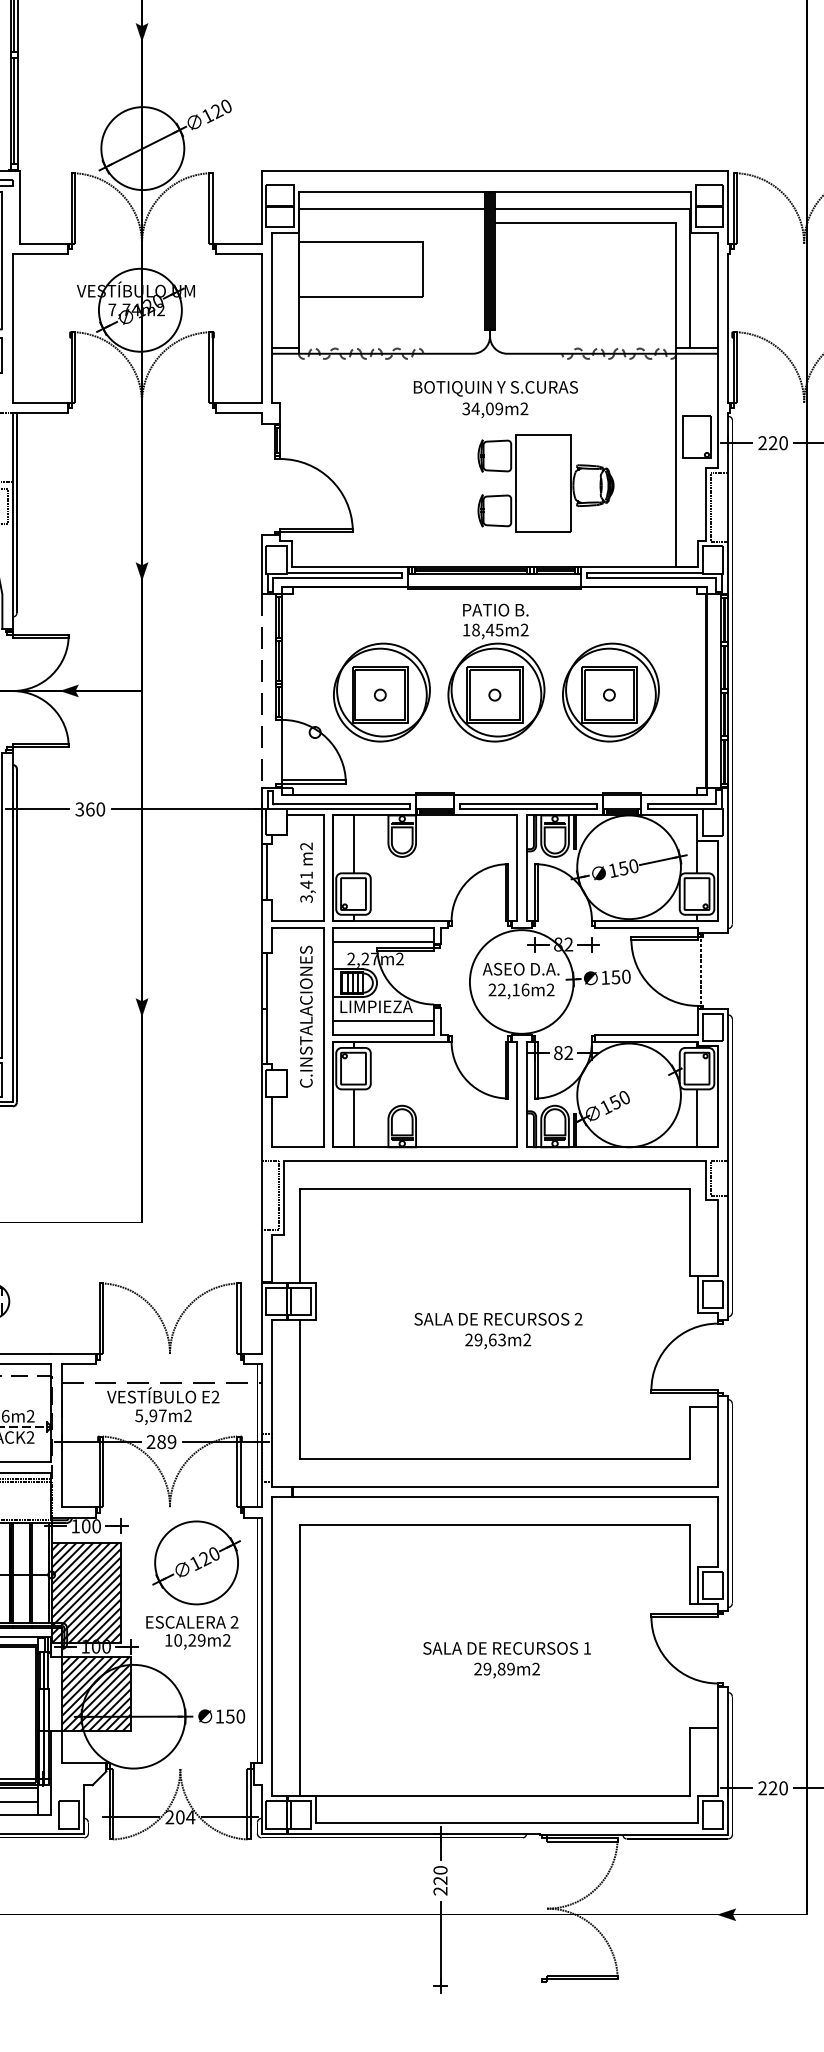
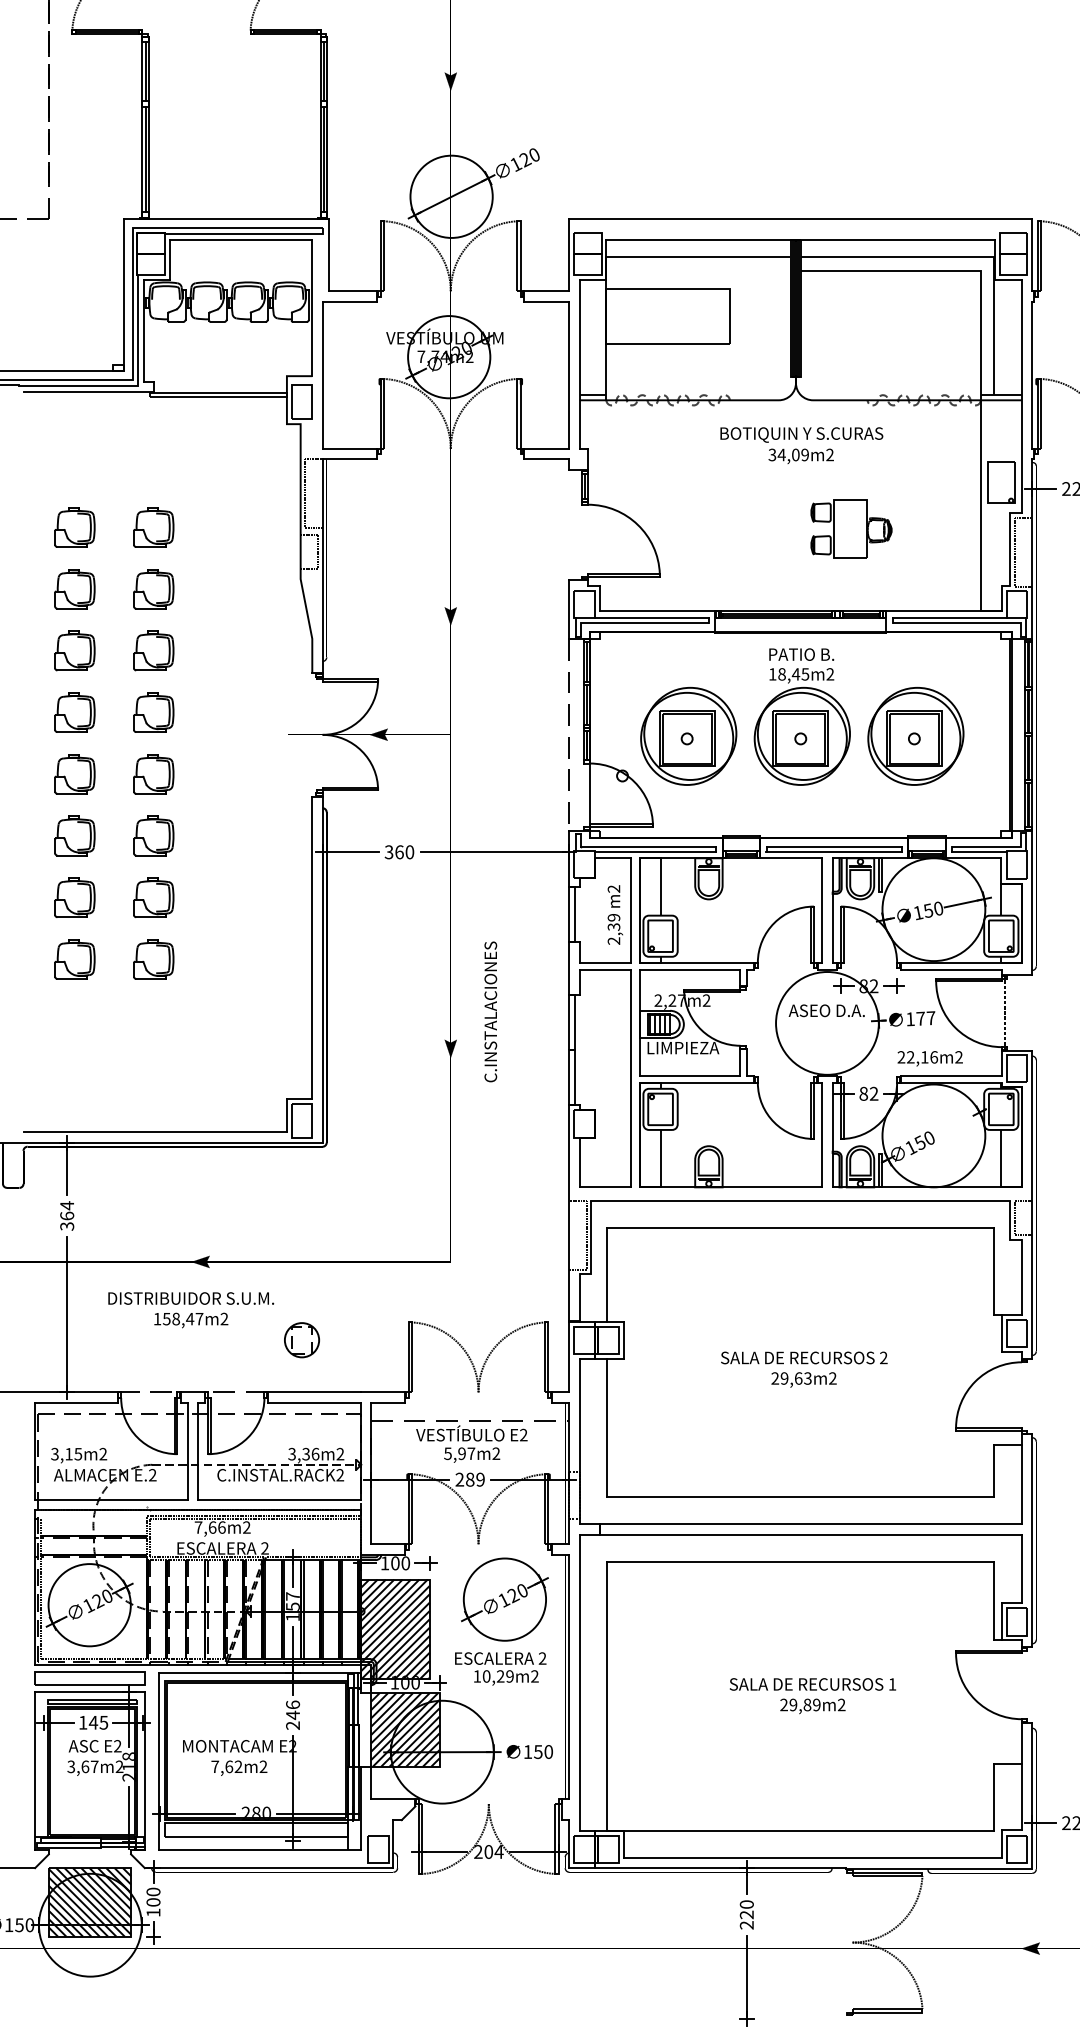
part: (546, 483) -> (851, 528), size x0.6
text: (306, 887) -> (613, 929), 3,41 -> 2,39
line: (383, 941) -> (690, 983), removed
text: (620, 977) -> (925, 1018), 150 -> 177
text: (520, 991) -> (929, 1058), moved
text: (306, 1016) -> (490, 1011), moved
line: (383, 1021) -> (690, 1062), removed

